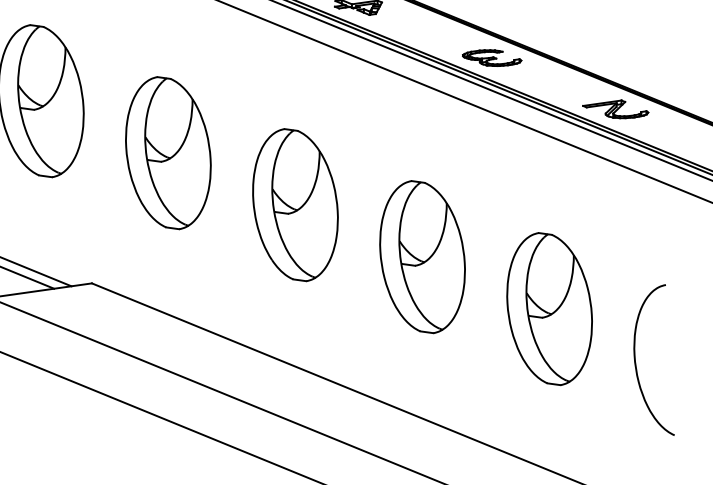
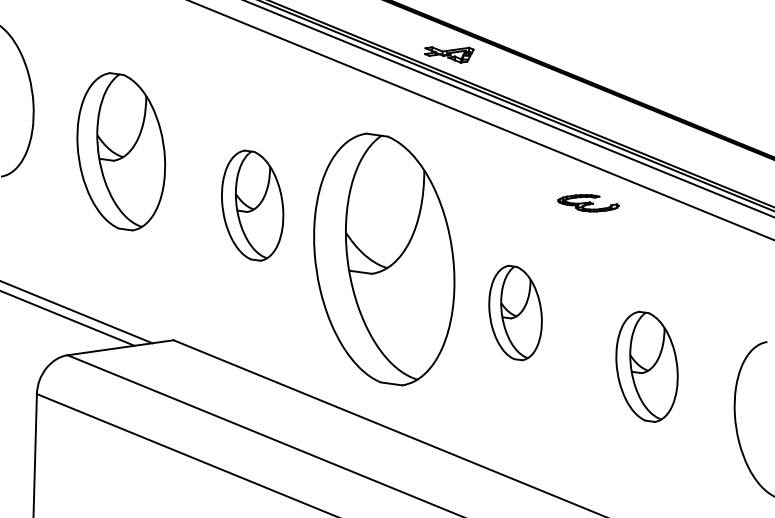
part: (492, 58) -> (588, 203), moved
part: (615, 109) -> (715, 160), removed
part: (168, 153) -> (252, 205), size x0.7
part: (294, 204) -> (383, 258), size x1.6
part: (422, 256) -> (515, 312), size x0.6
part: (549, 308) -> (646, 366), size x0.7

